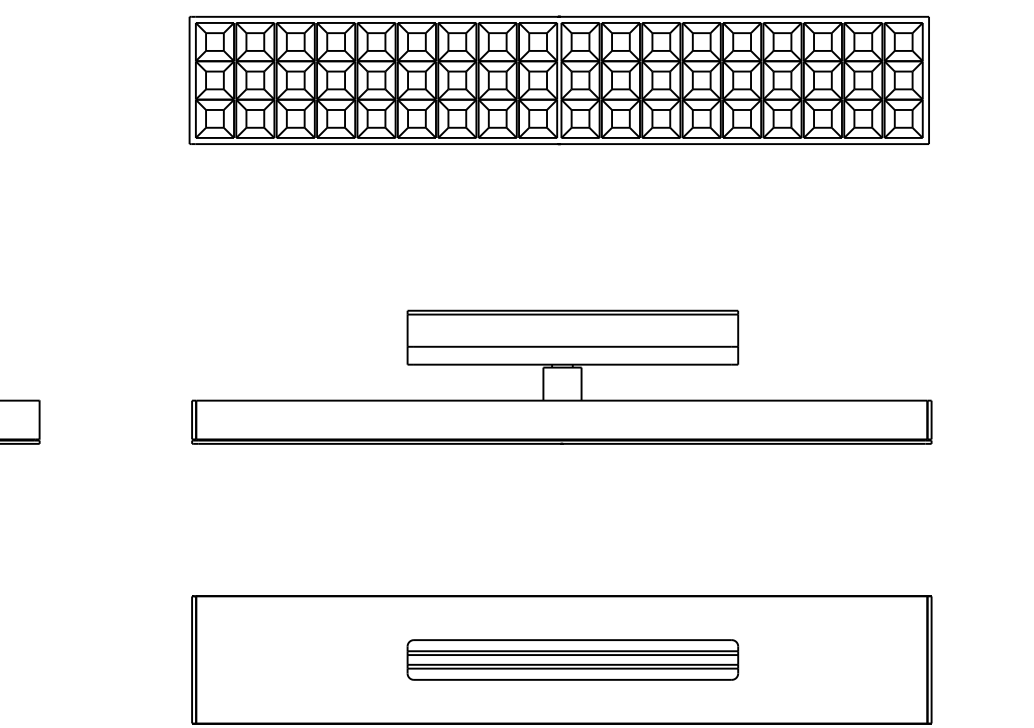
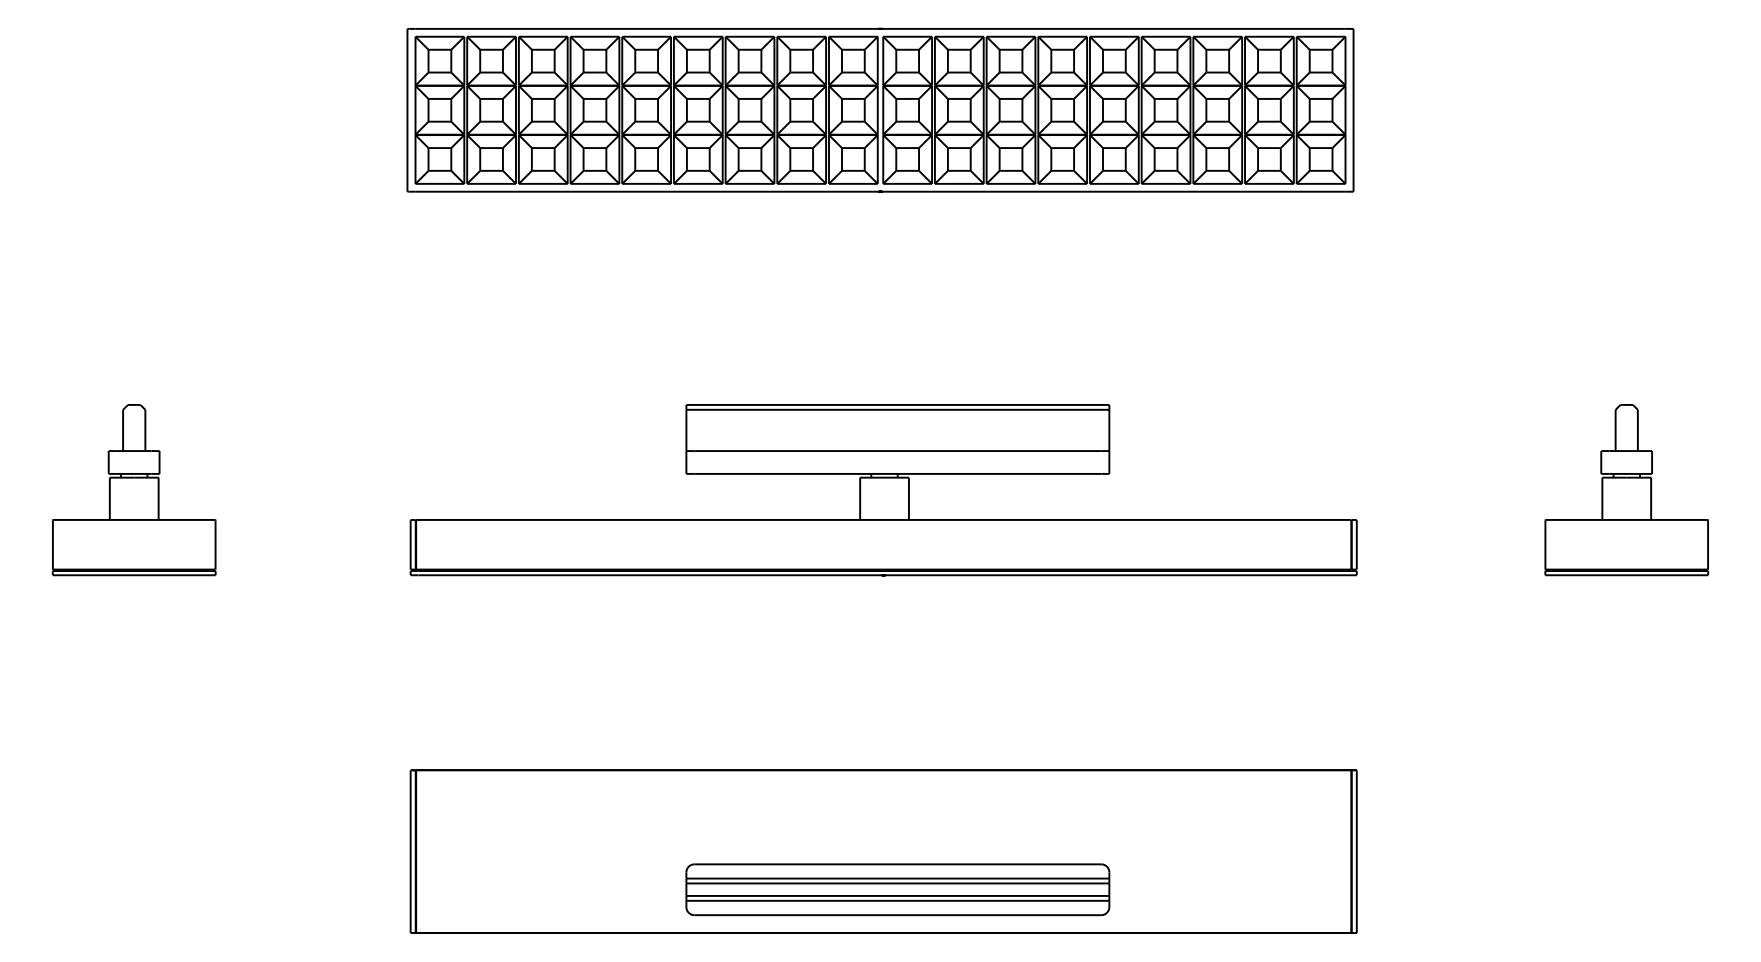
part: (572, 659) -> (897, 889), moved

